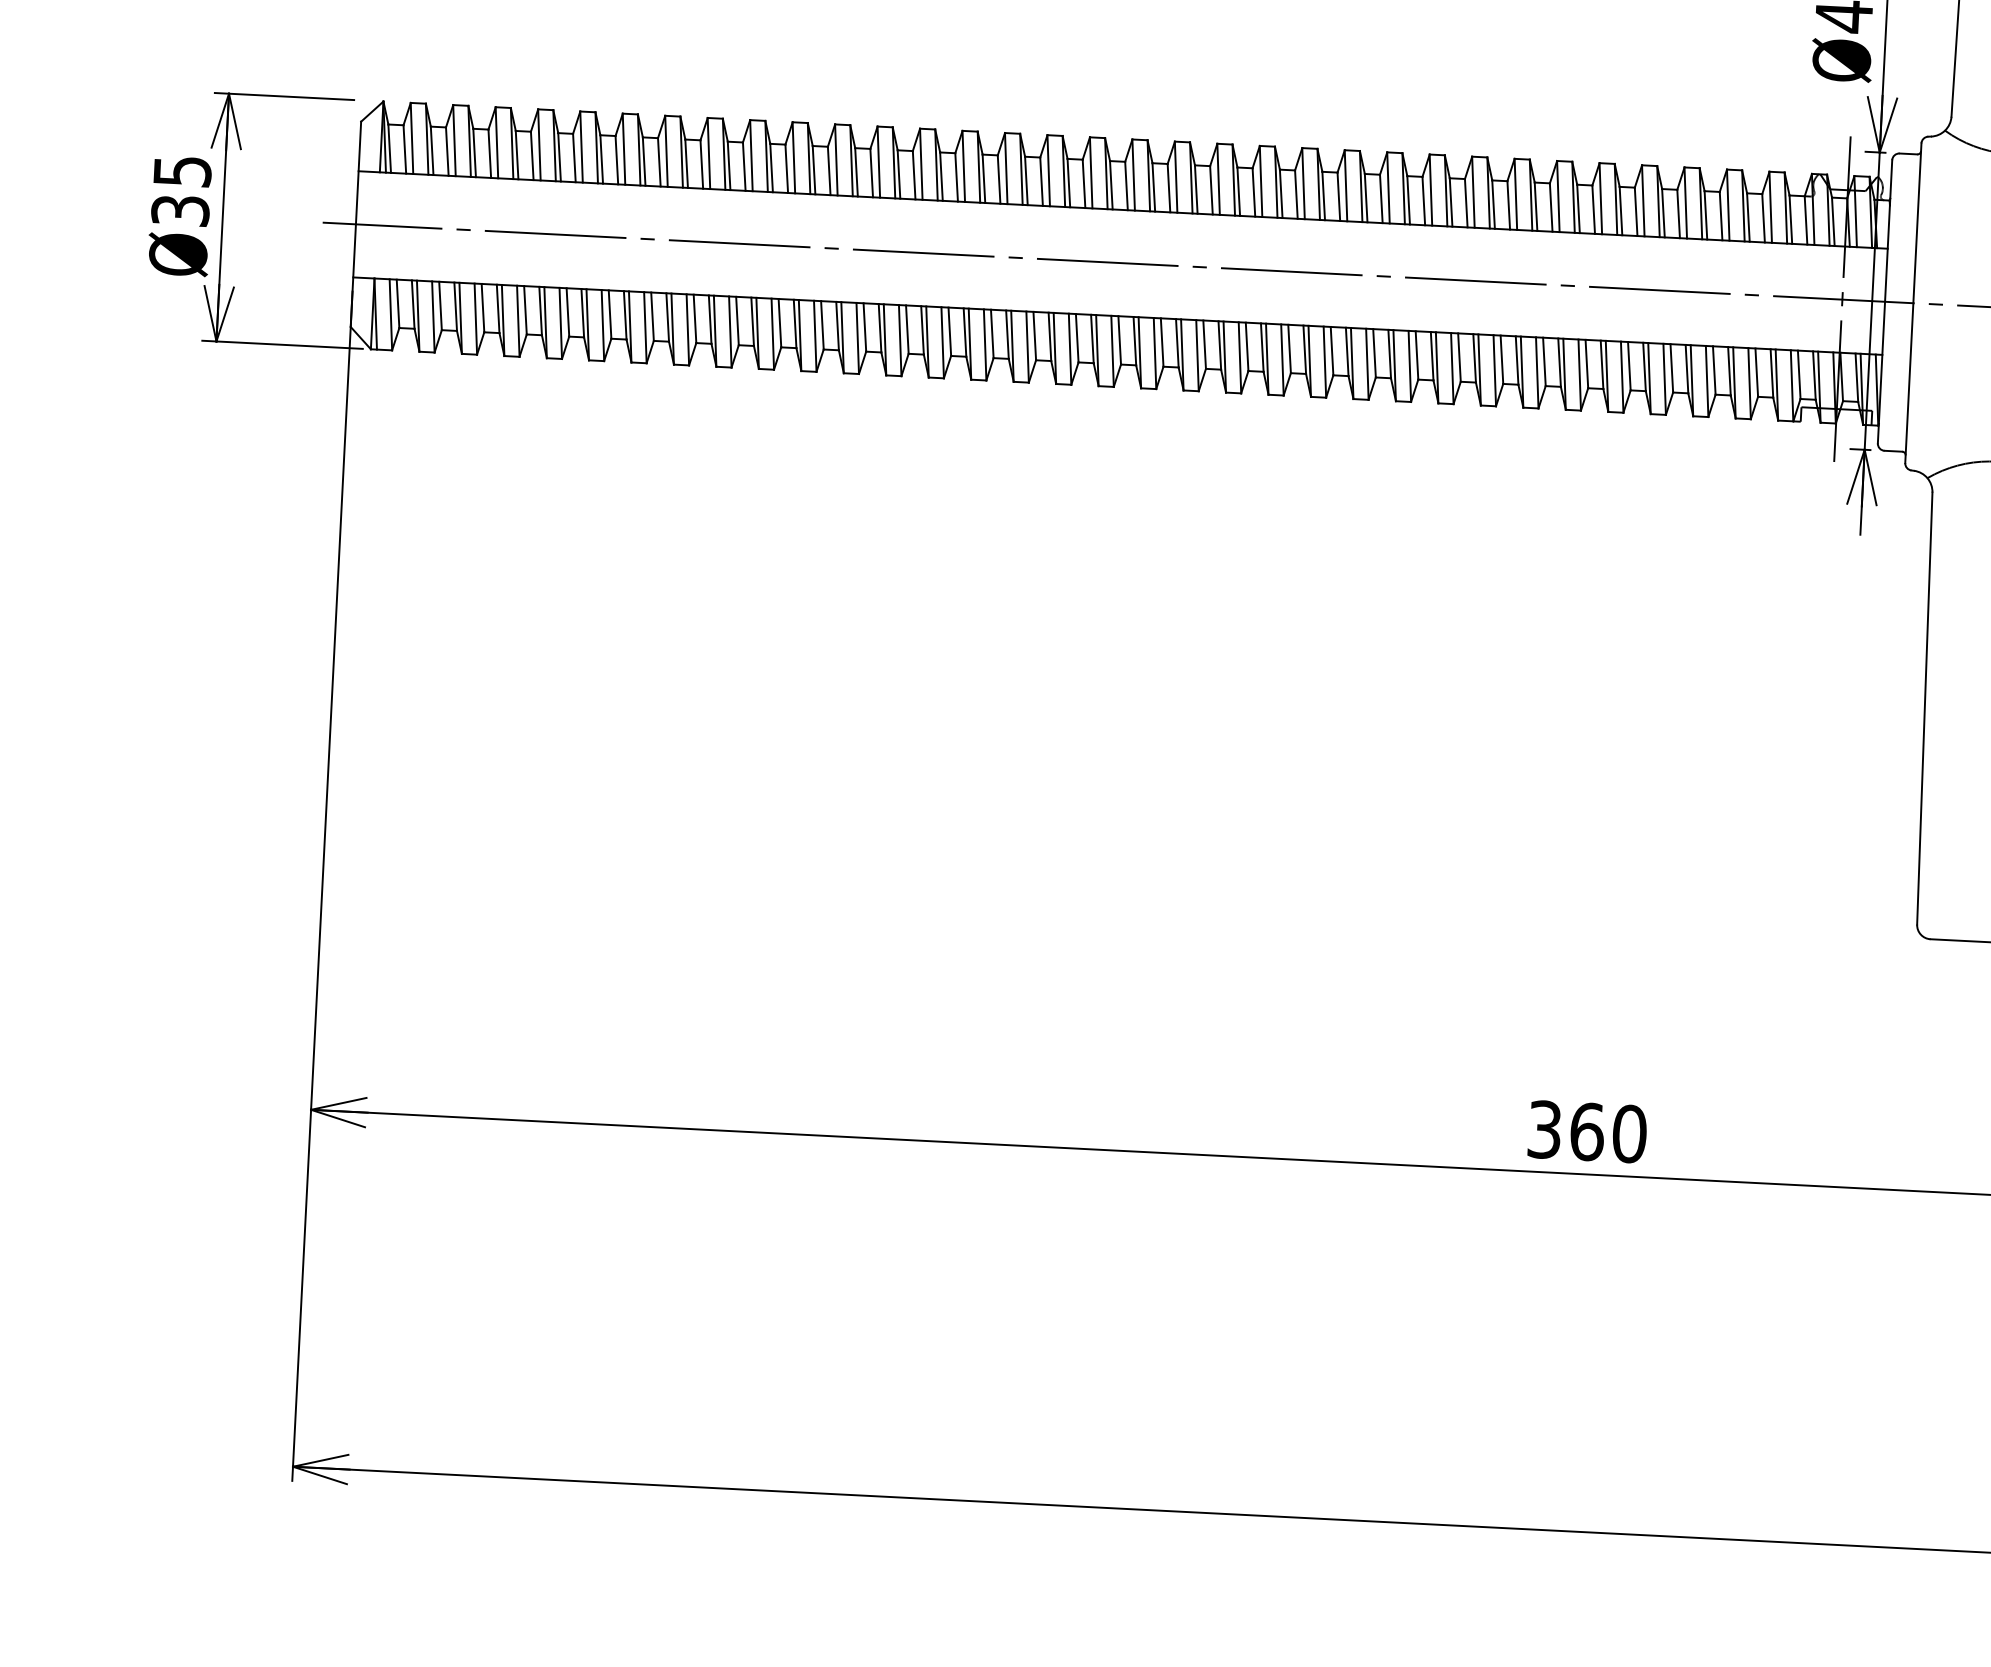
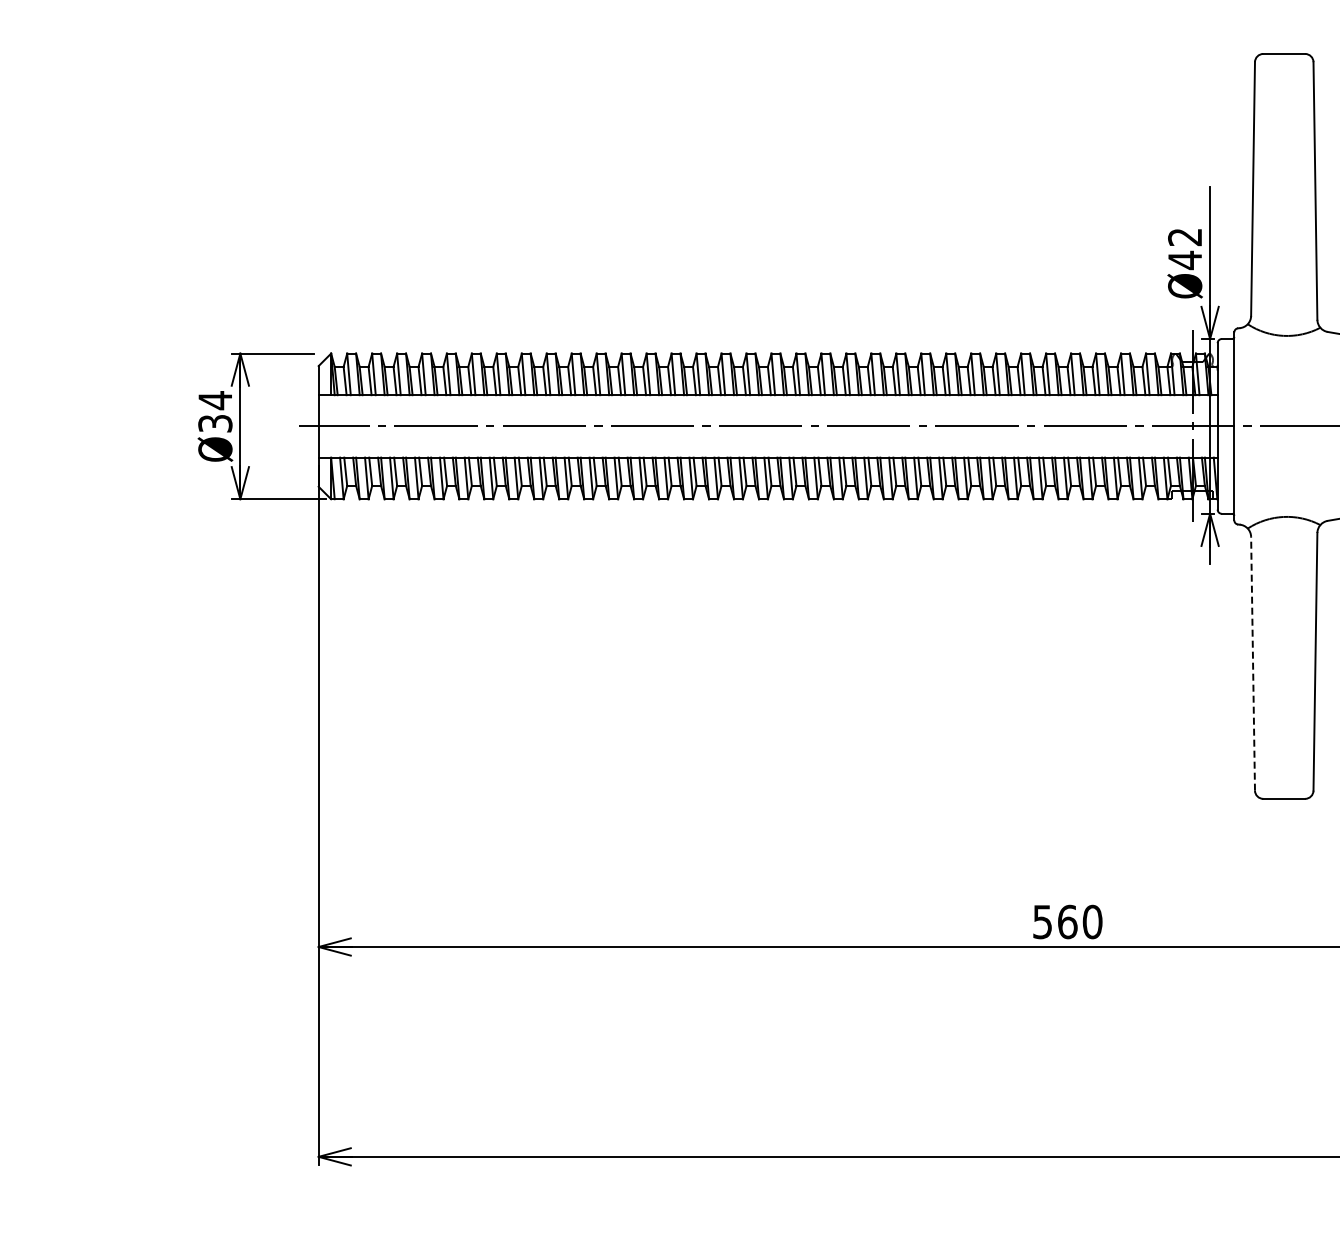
text: (182, 171) -> (215, 400), Ø35 -> Ø34
line: (1925, 708) -> (1253, 663), solid -> dashed
text: (1546, 1128) -> (1043, 921), 360 -> 560

